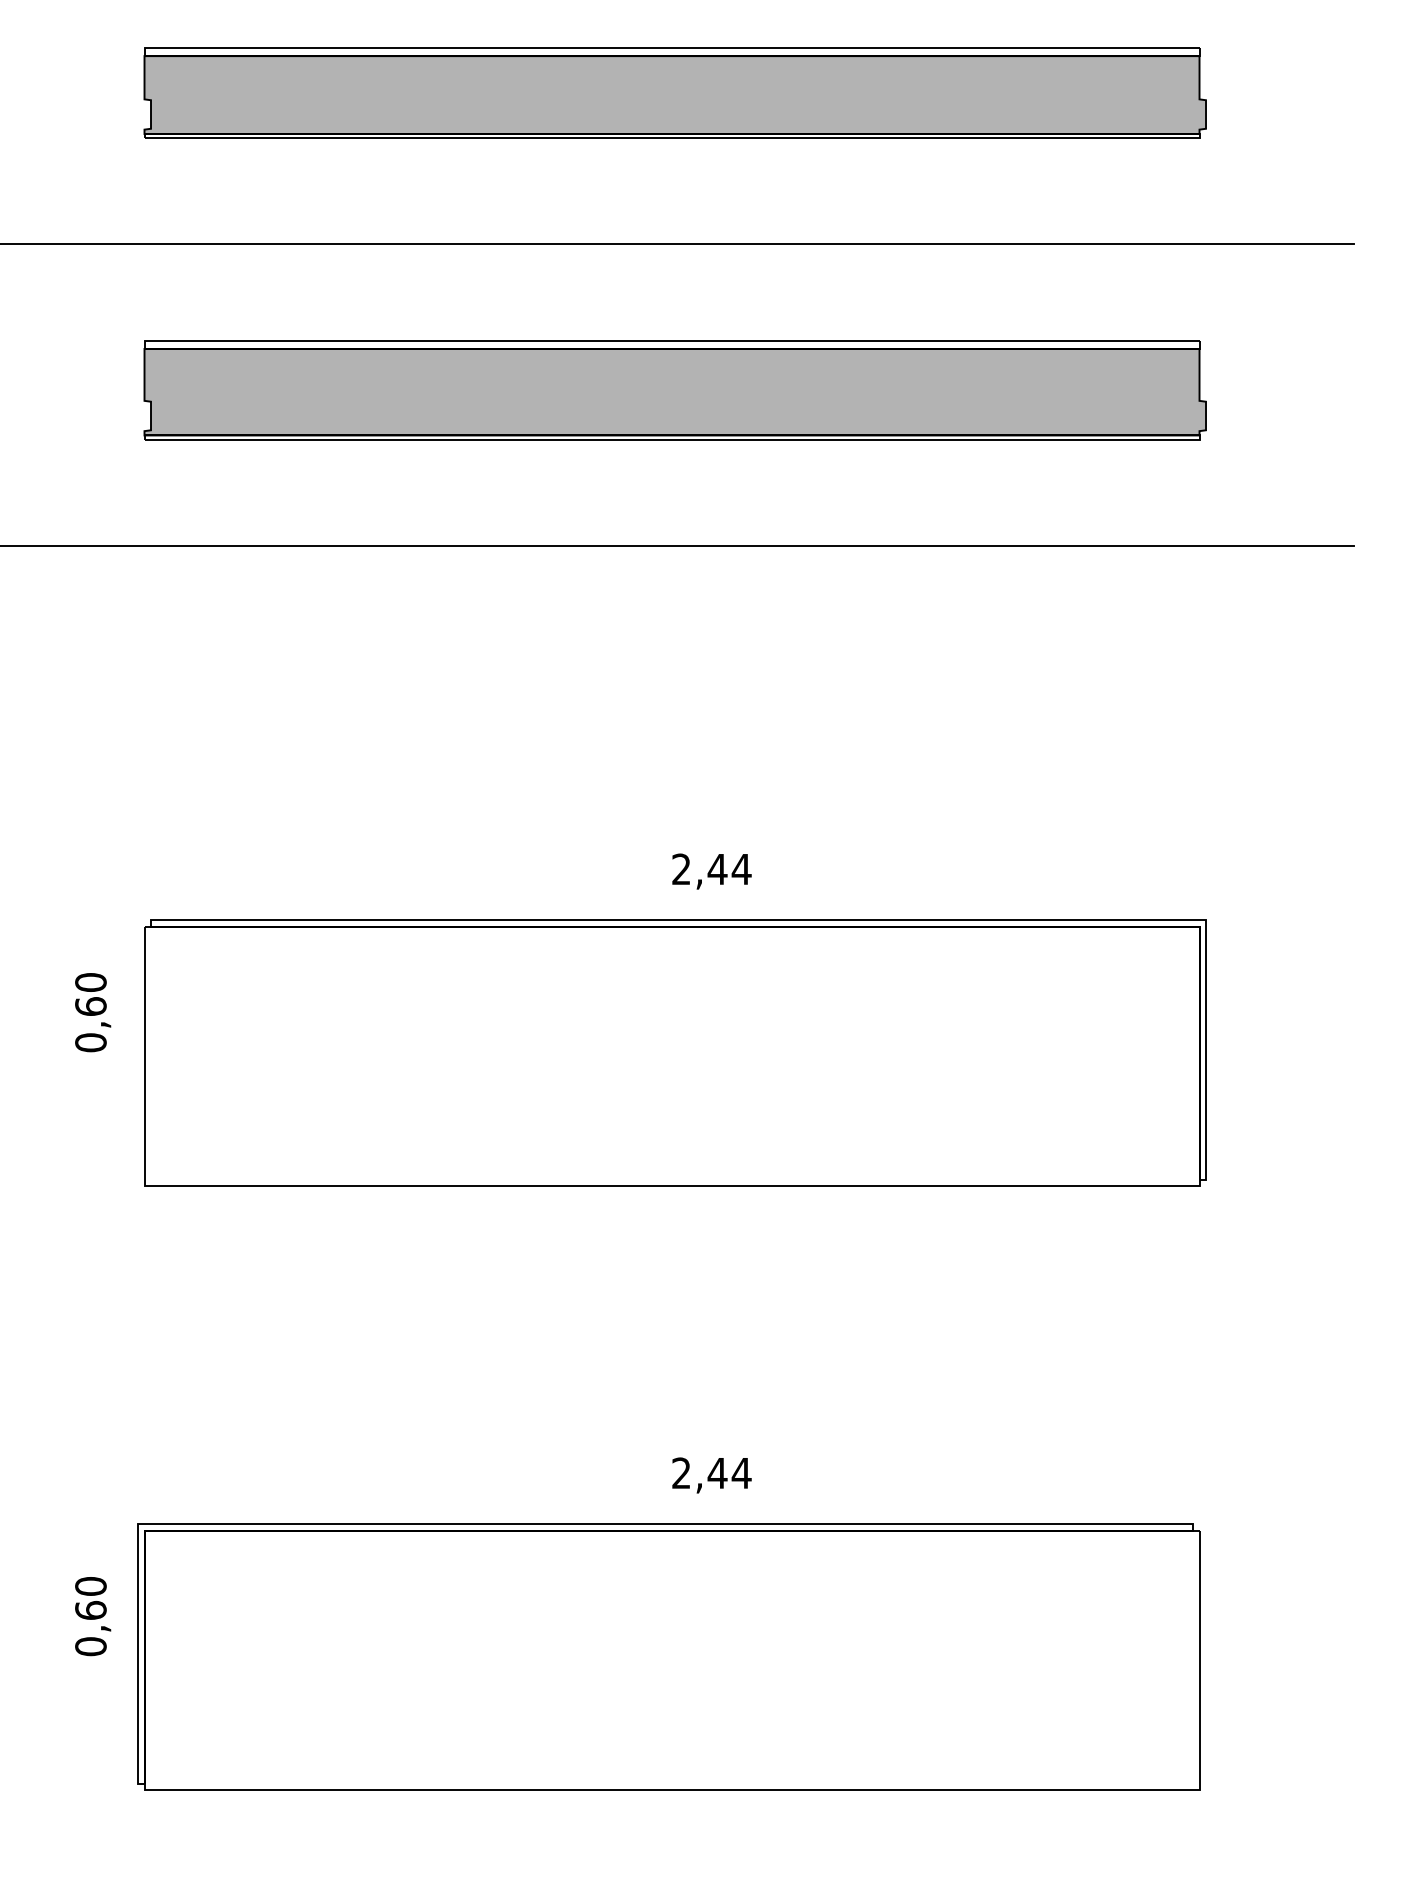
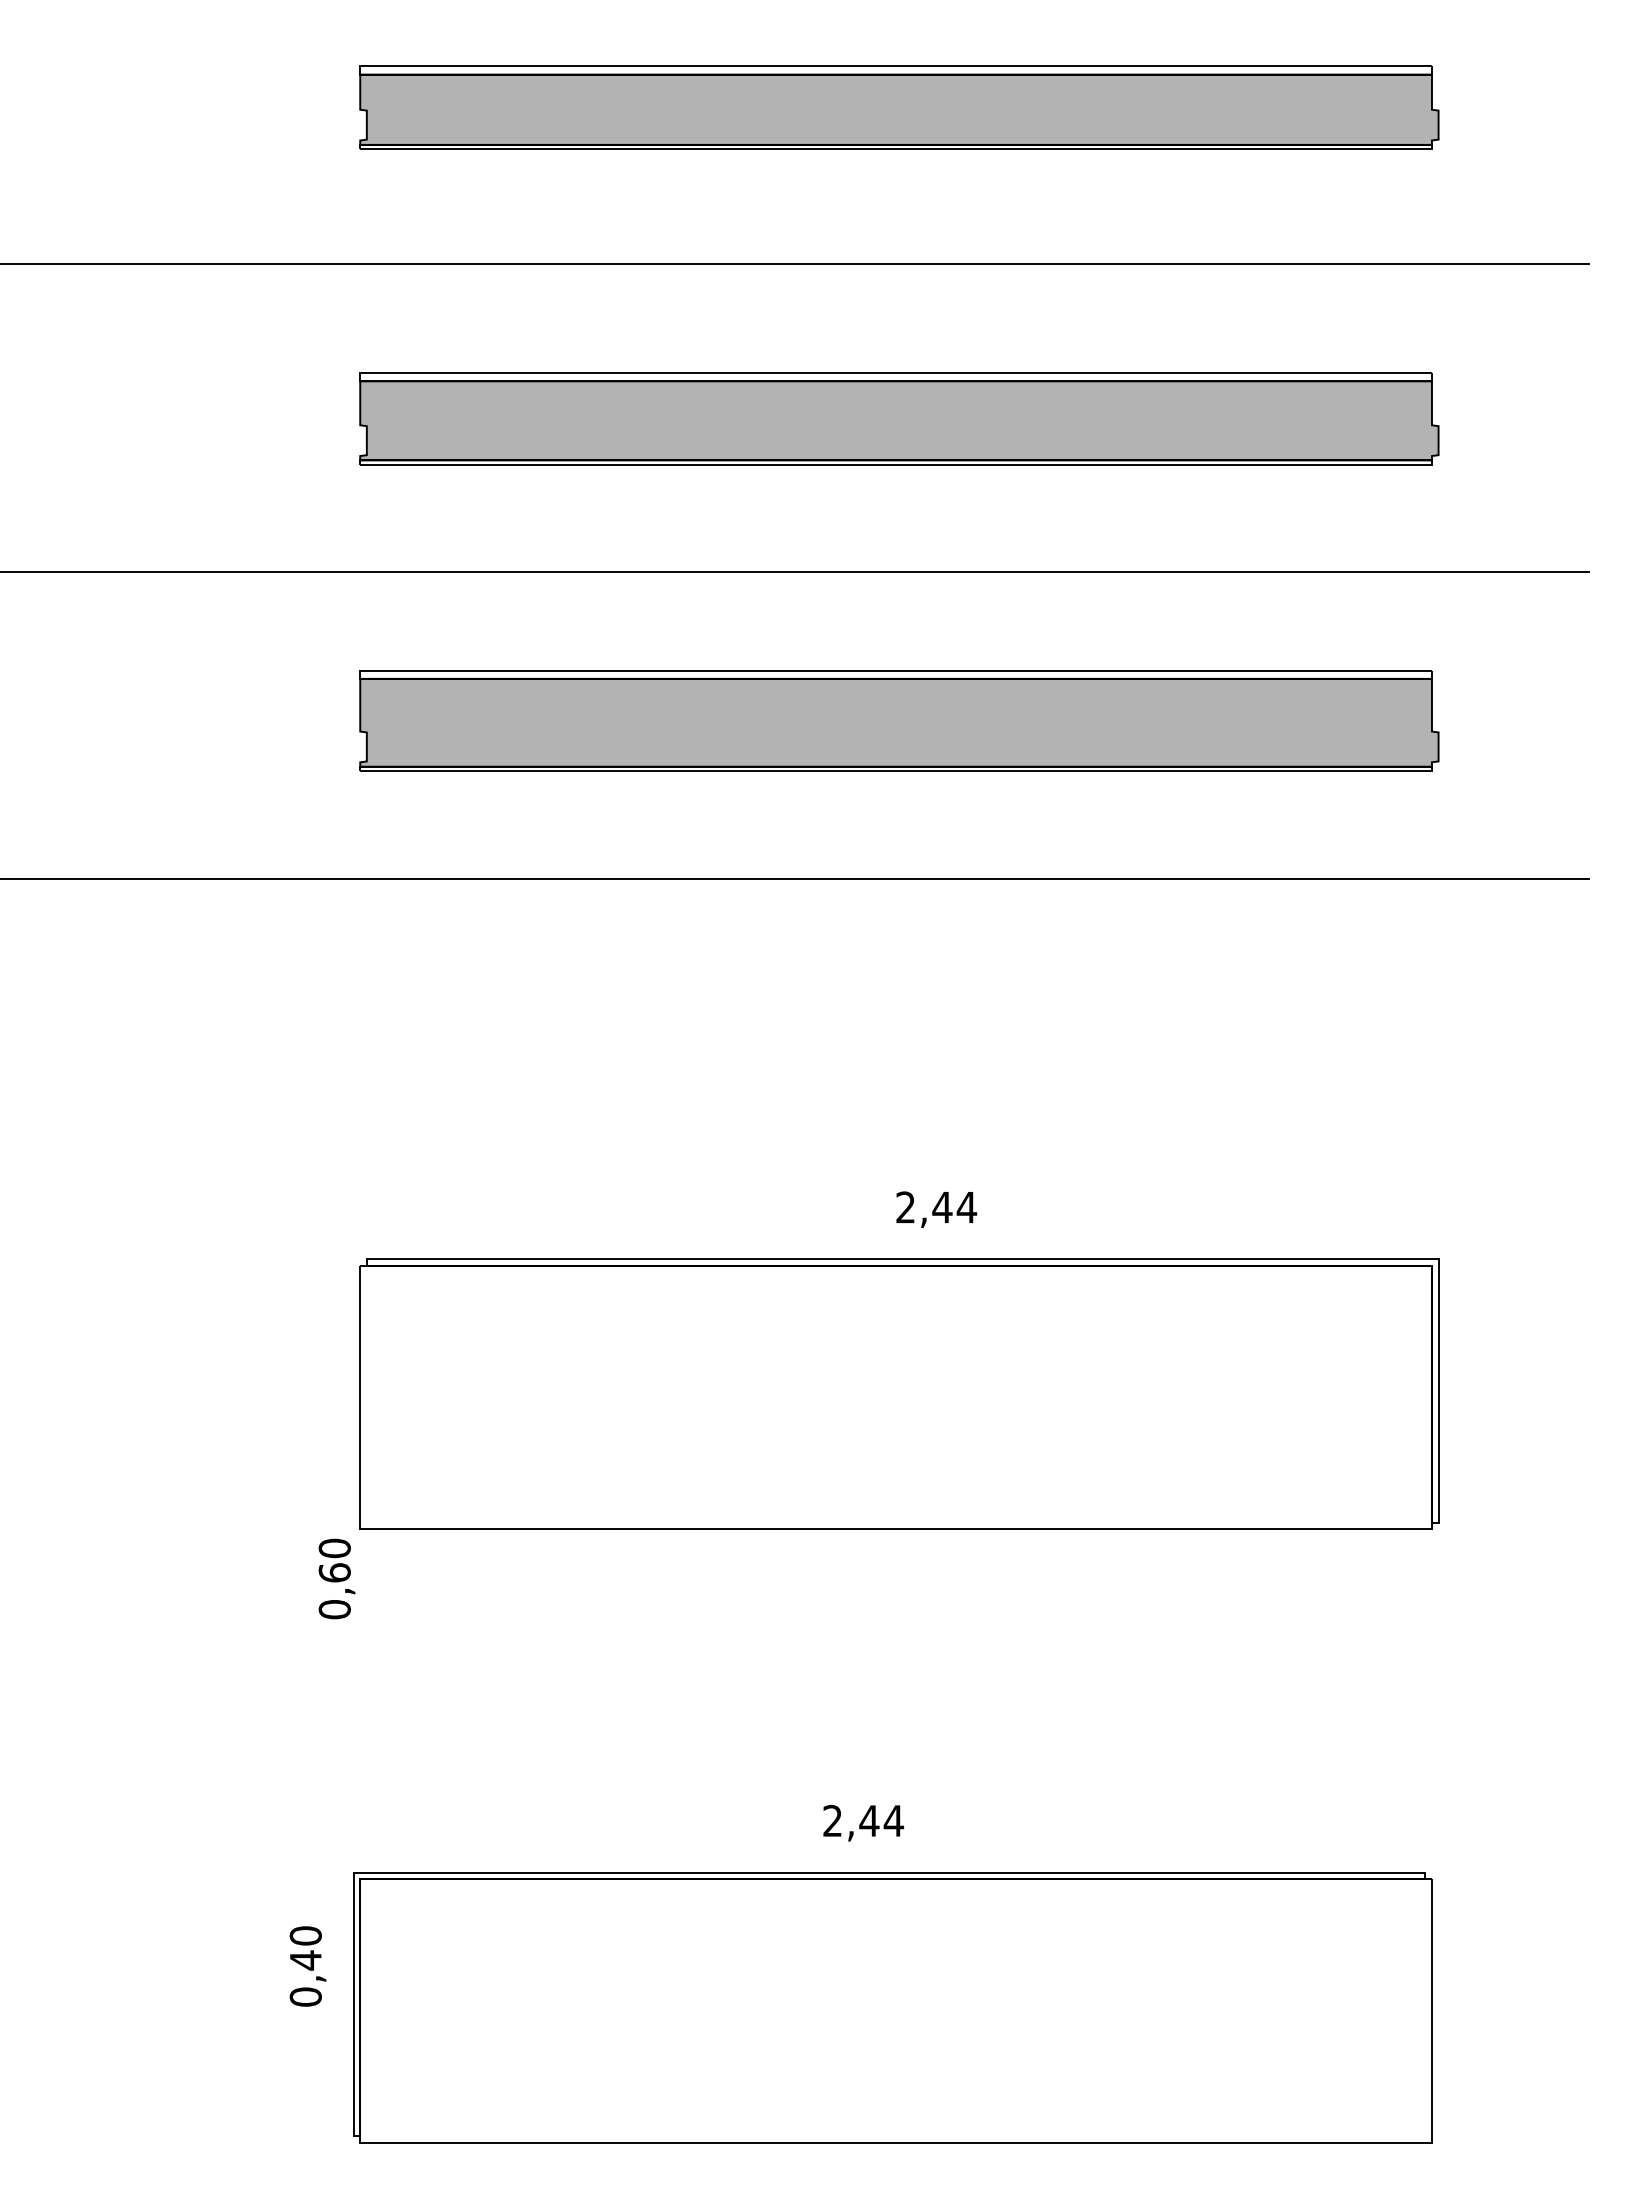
text: (92, 1012) -> (336, 1578), moved
text: (711, 1474) -> (863, 1822), moved
text: (90, 1610) -> (305, 1960), 0,60 -> 0,40

